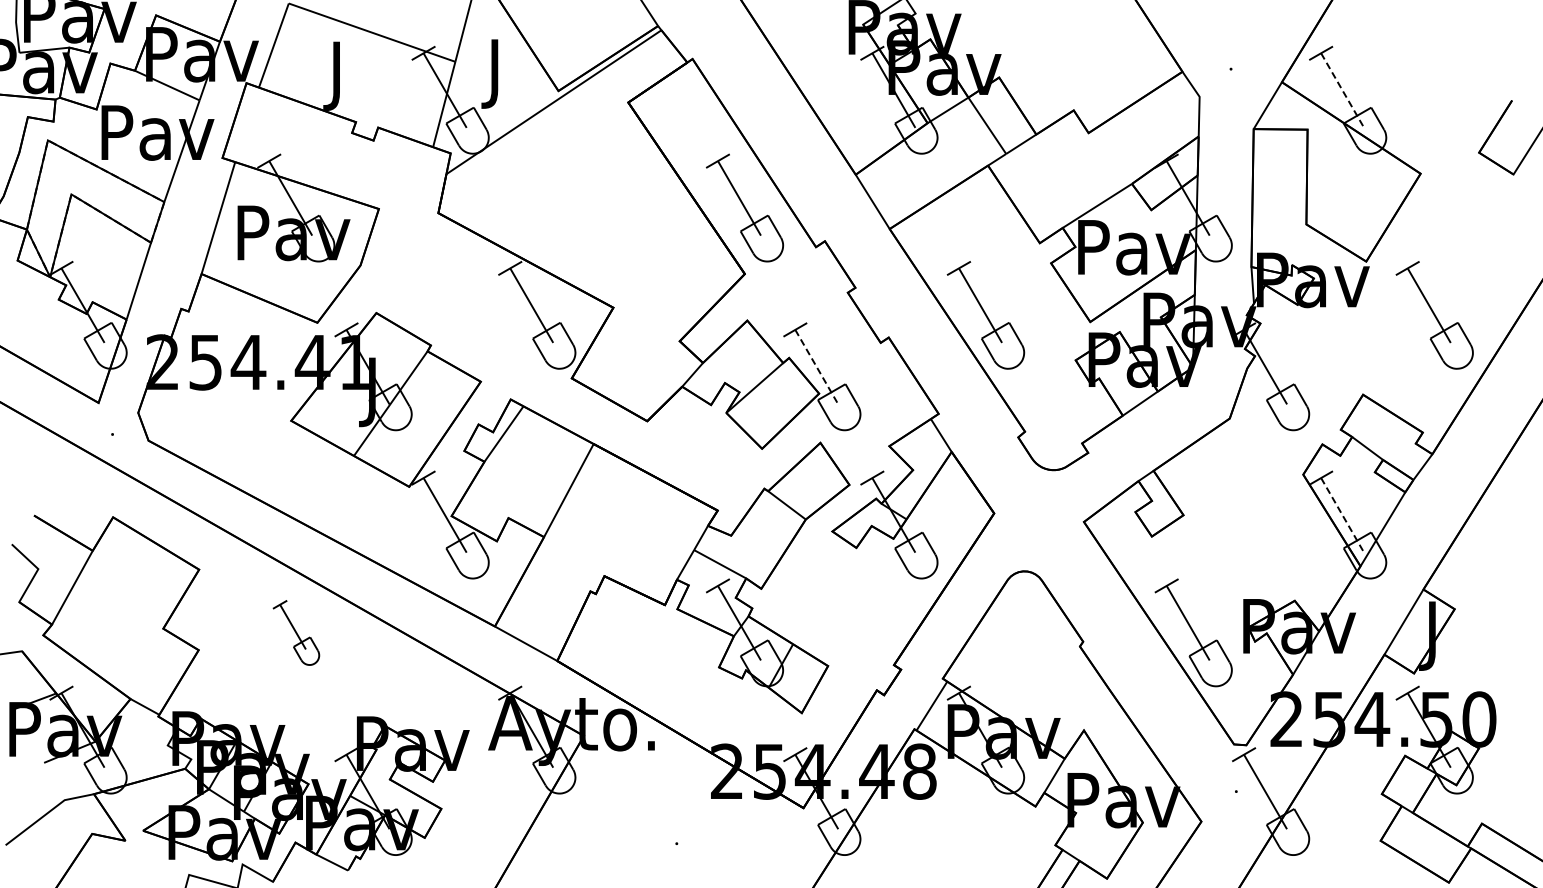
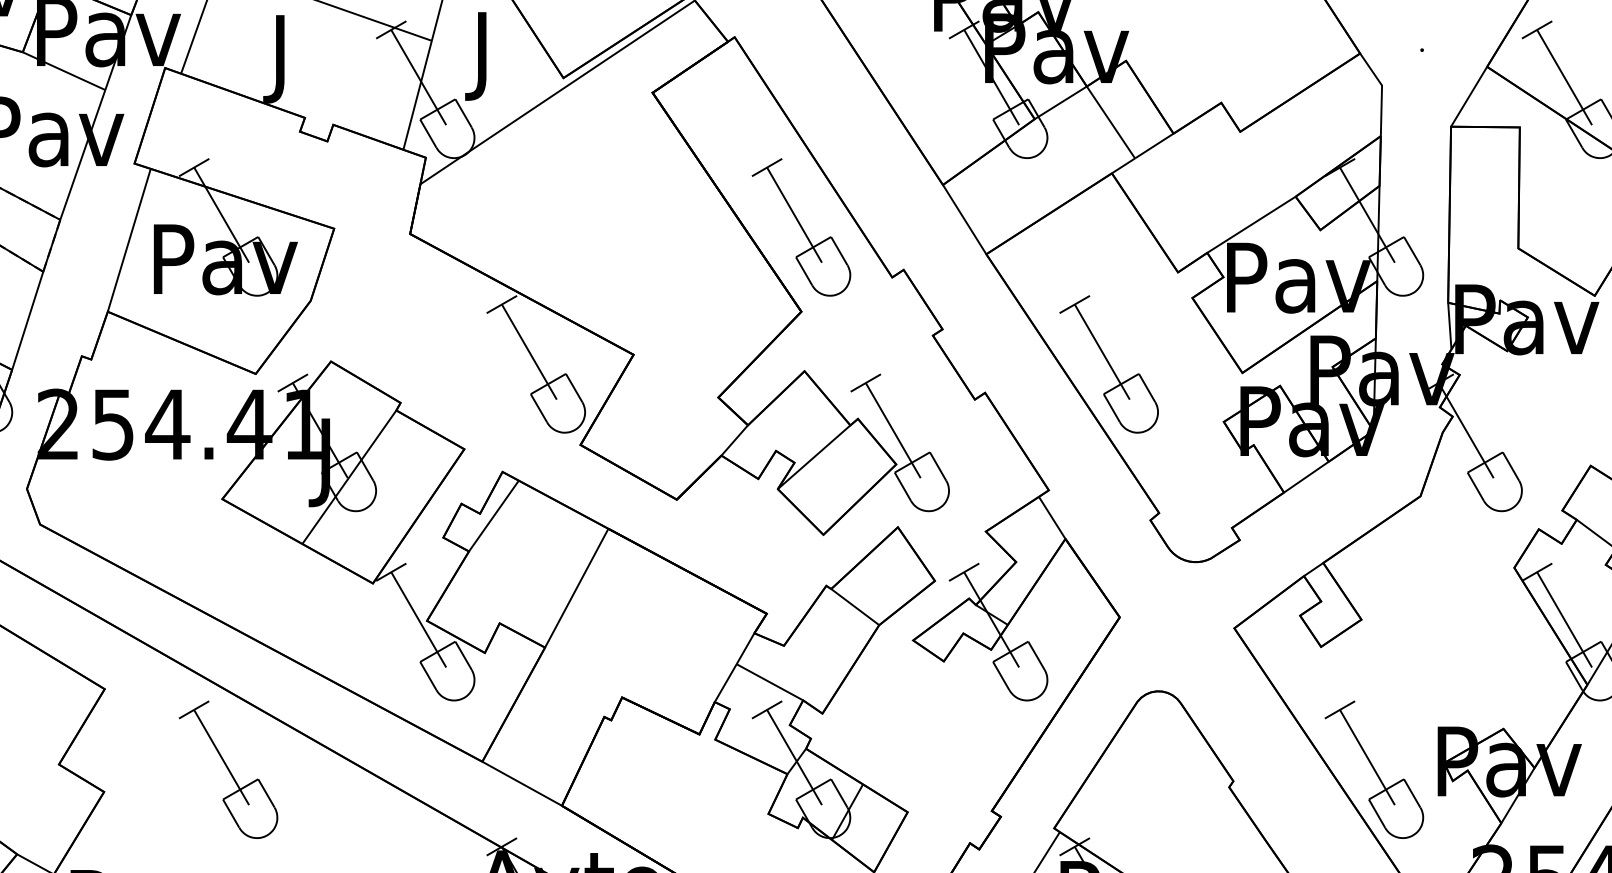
line: (1342, 91) -> (1564, 78), dashed -> solid
line: (817, 367) -> (894, 431), dashed -> solid
line: (1342, 515) -> (1564, 620), dashed -> solid
part: (296, 632) -> (228, 769), size x1.67

